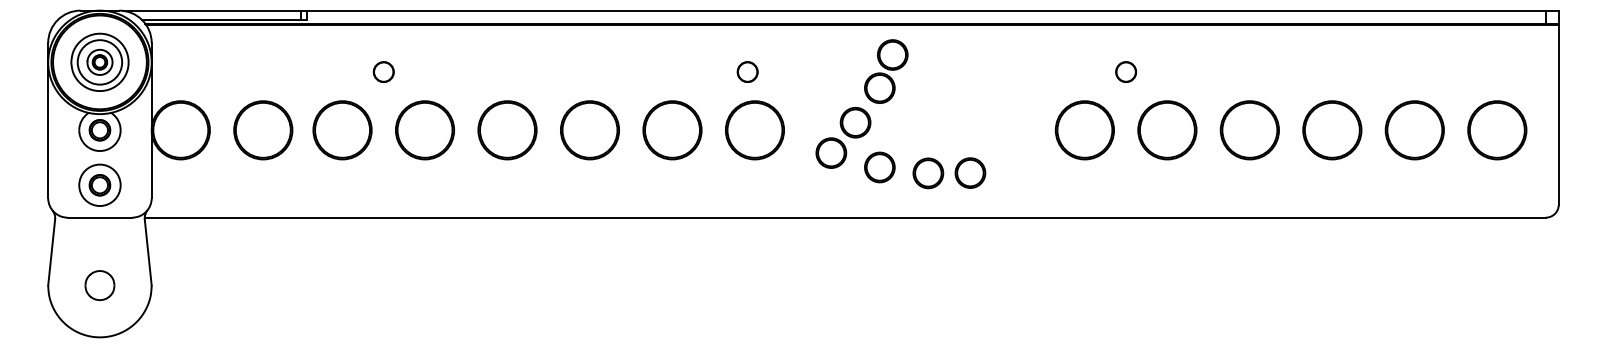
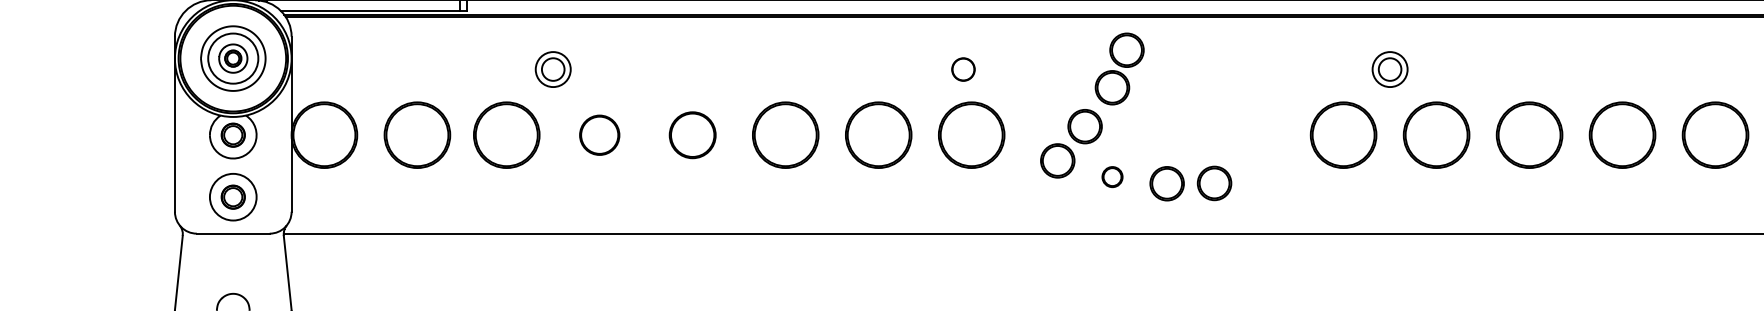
circle: (383, 71) -> (552, 68), size x1.6
circle: (1125, 71) -> (1389, 68), size x1.6
part: (424, 130) -> (599, 135), size x0.6
part: (507, 130) -> (692, 135), size x0.7
part: (879, 167) -> (1112, 177), size x0.6

